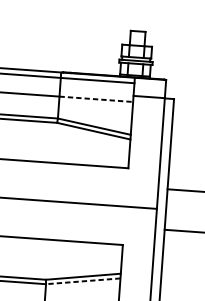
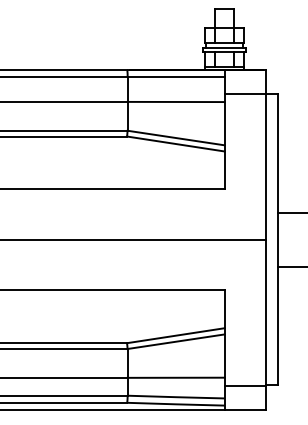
line: (96, 98) -> (176, 101), dashed -> solid
line: (82, 281) -> (175, 341), dashed -> solid

